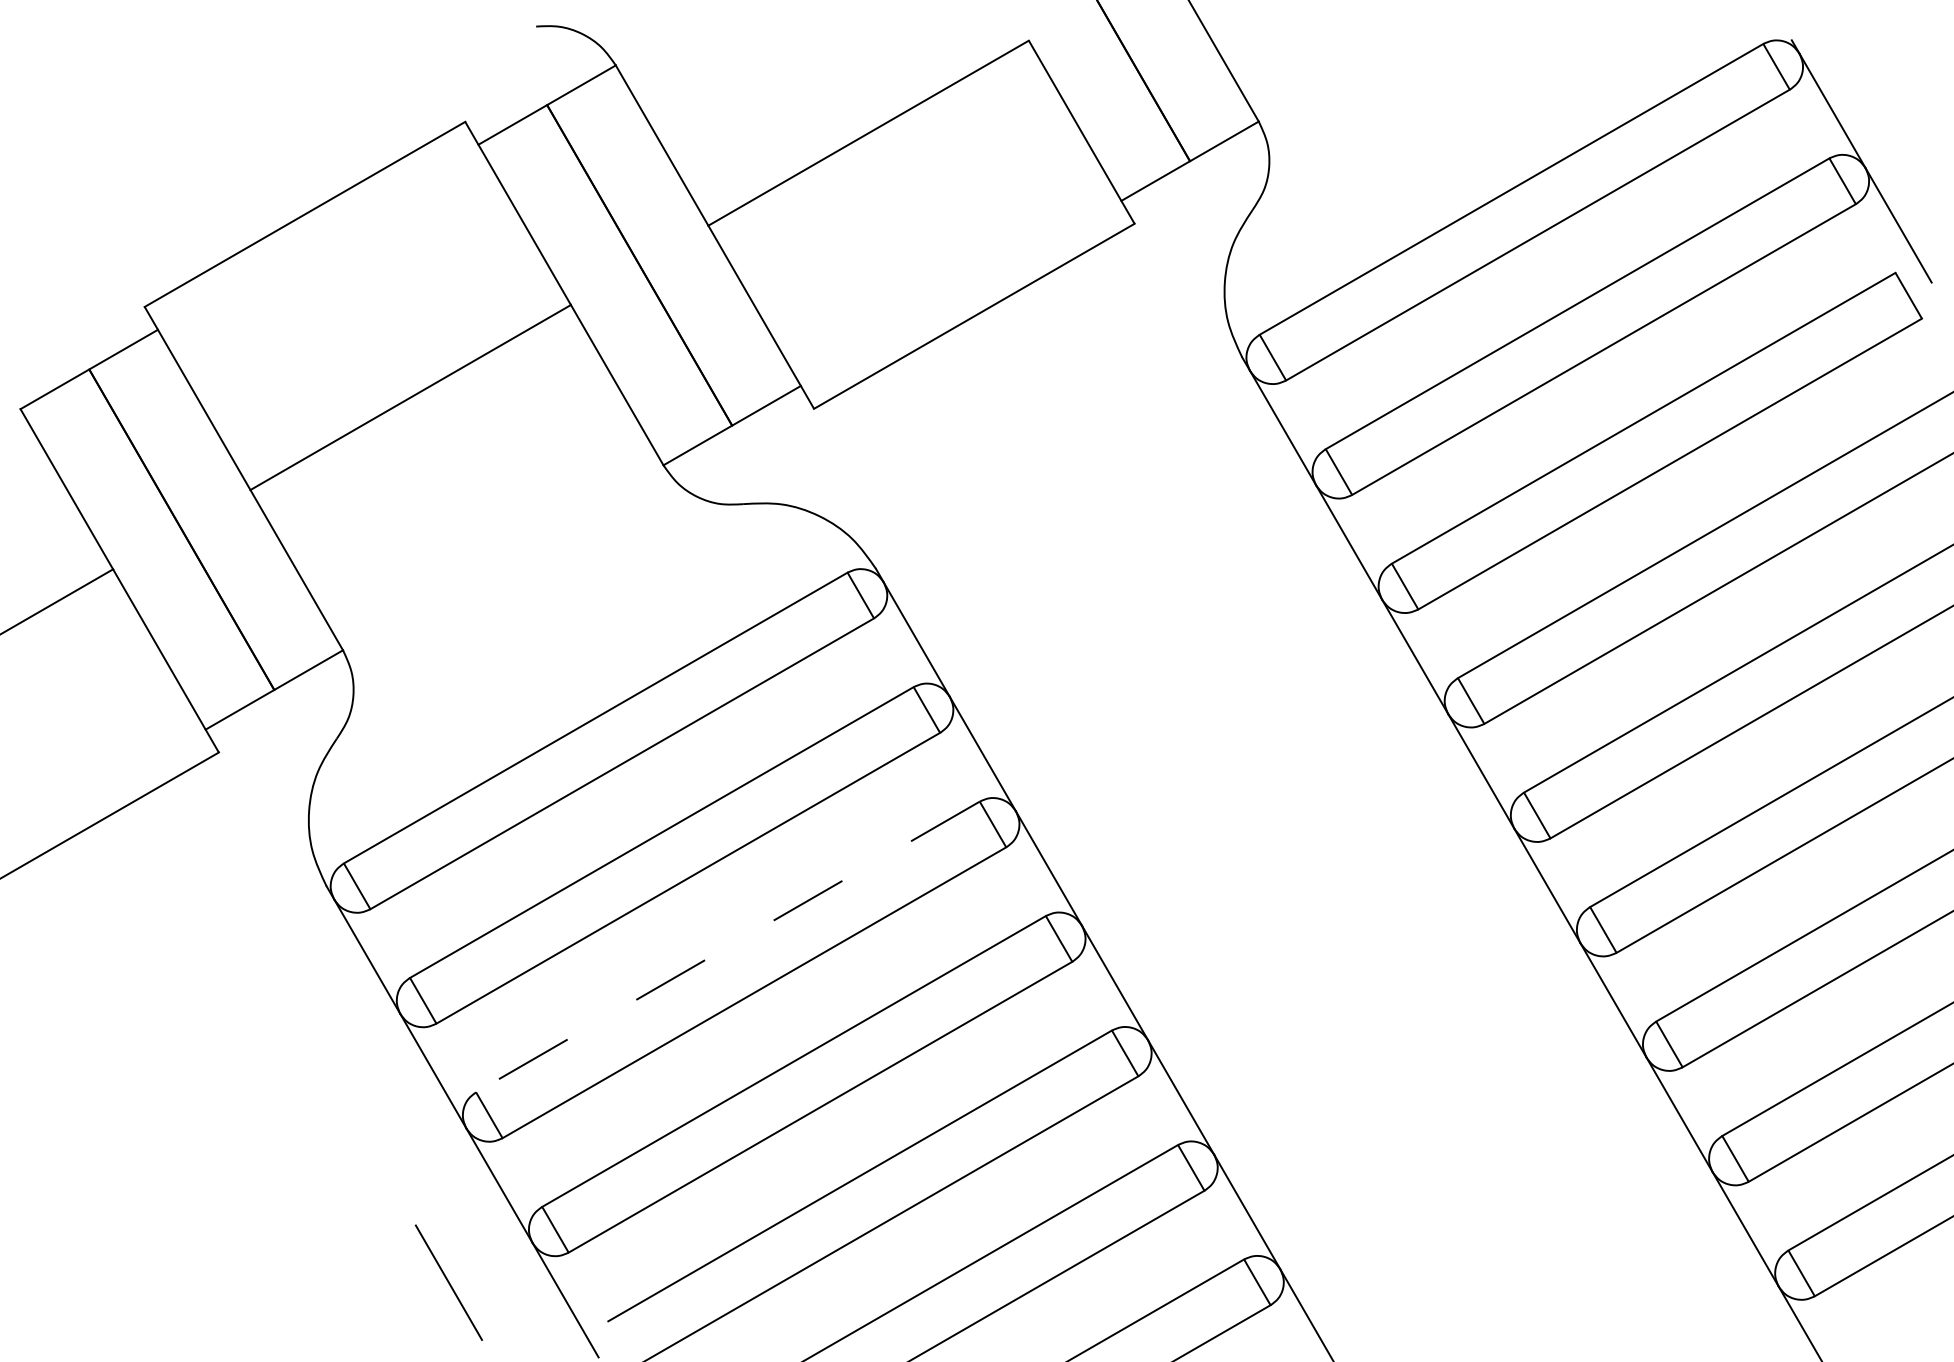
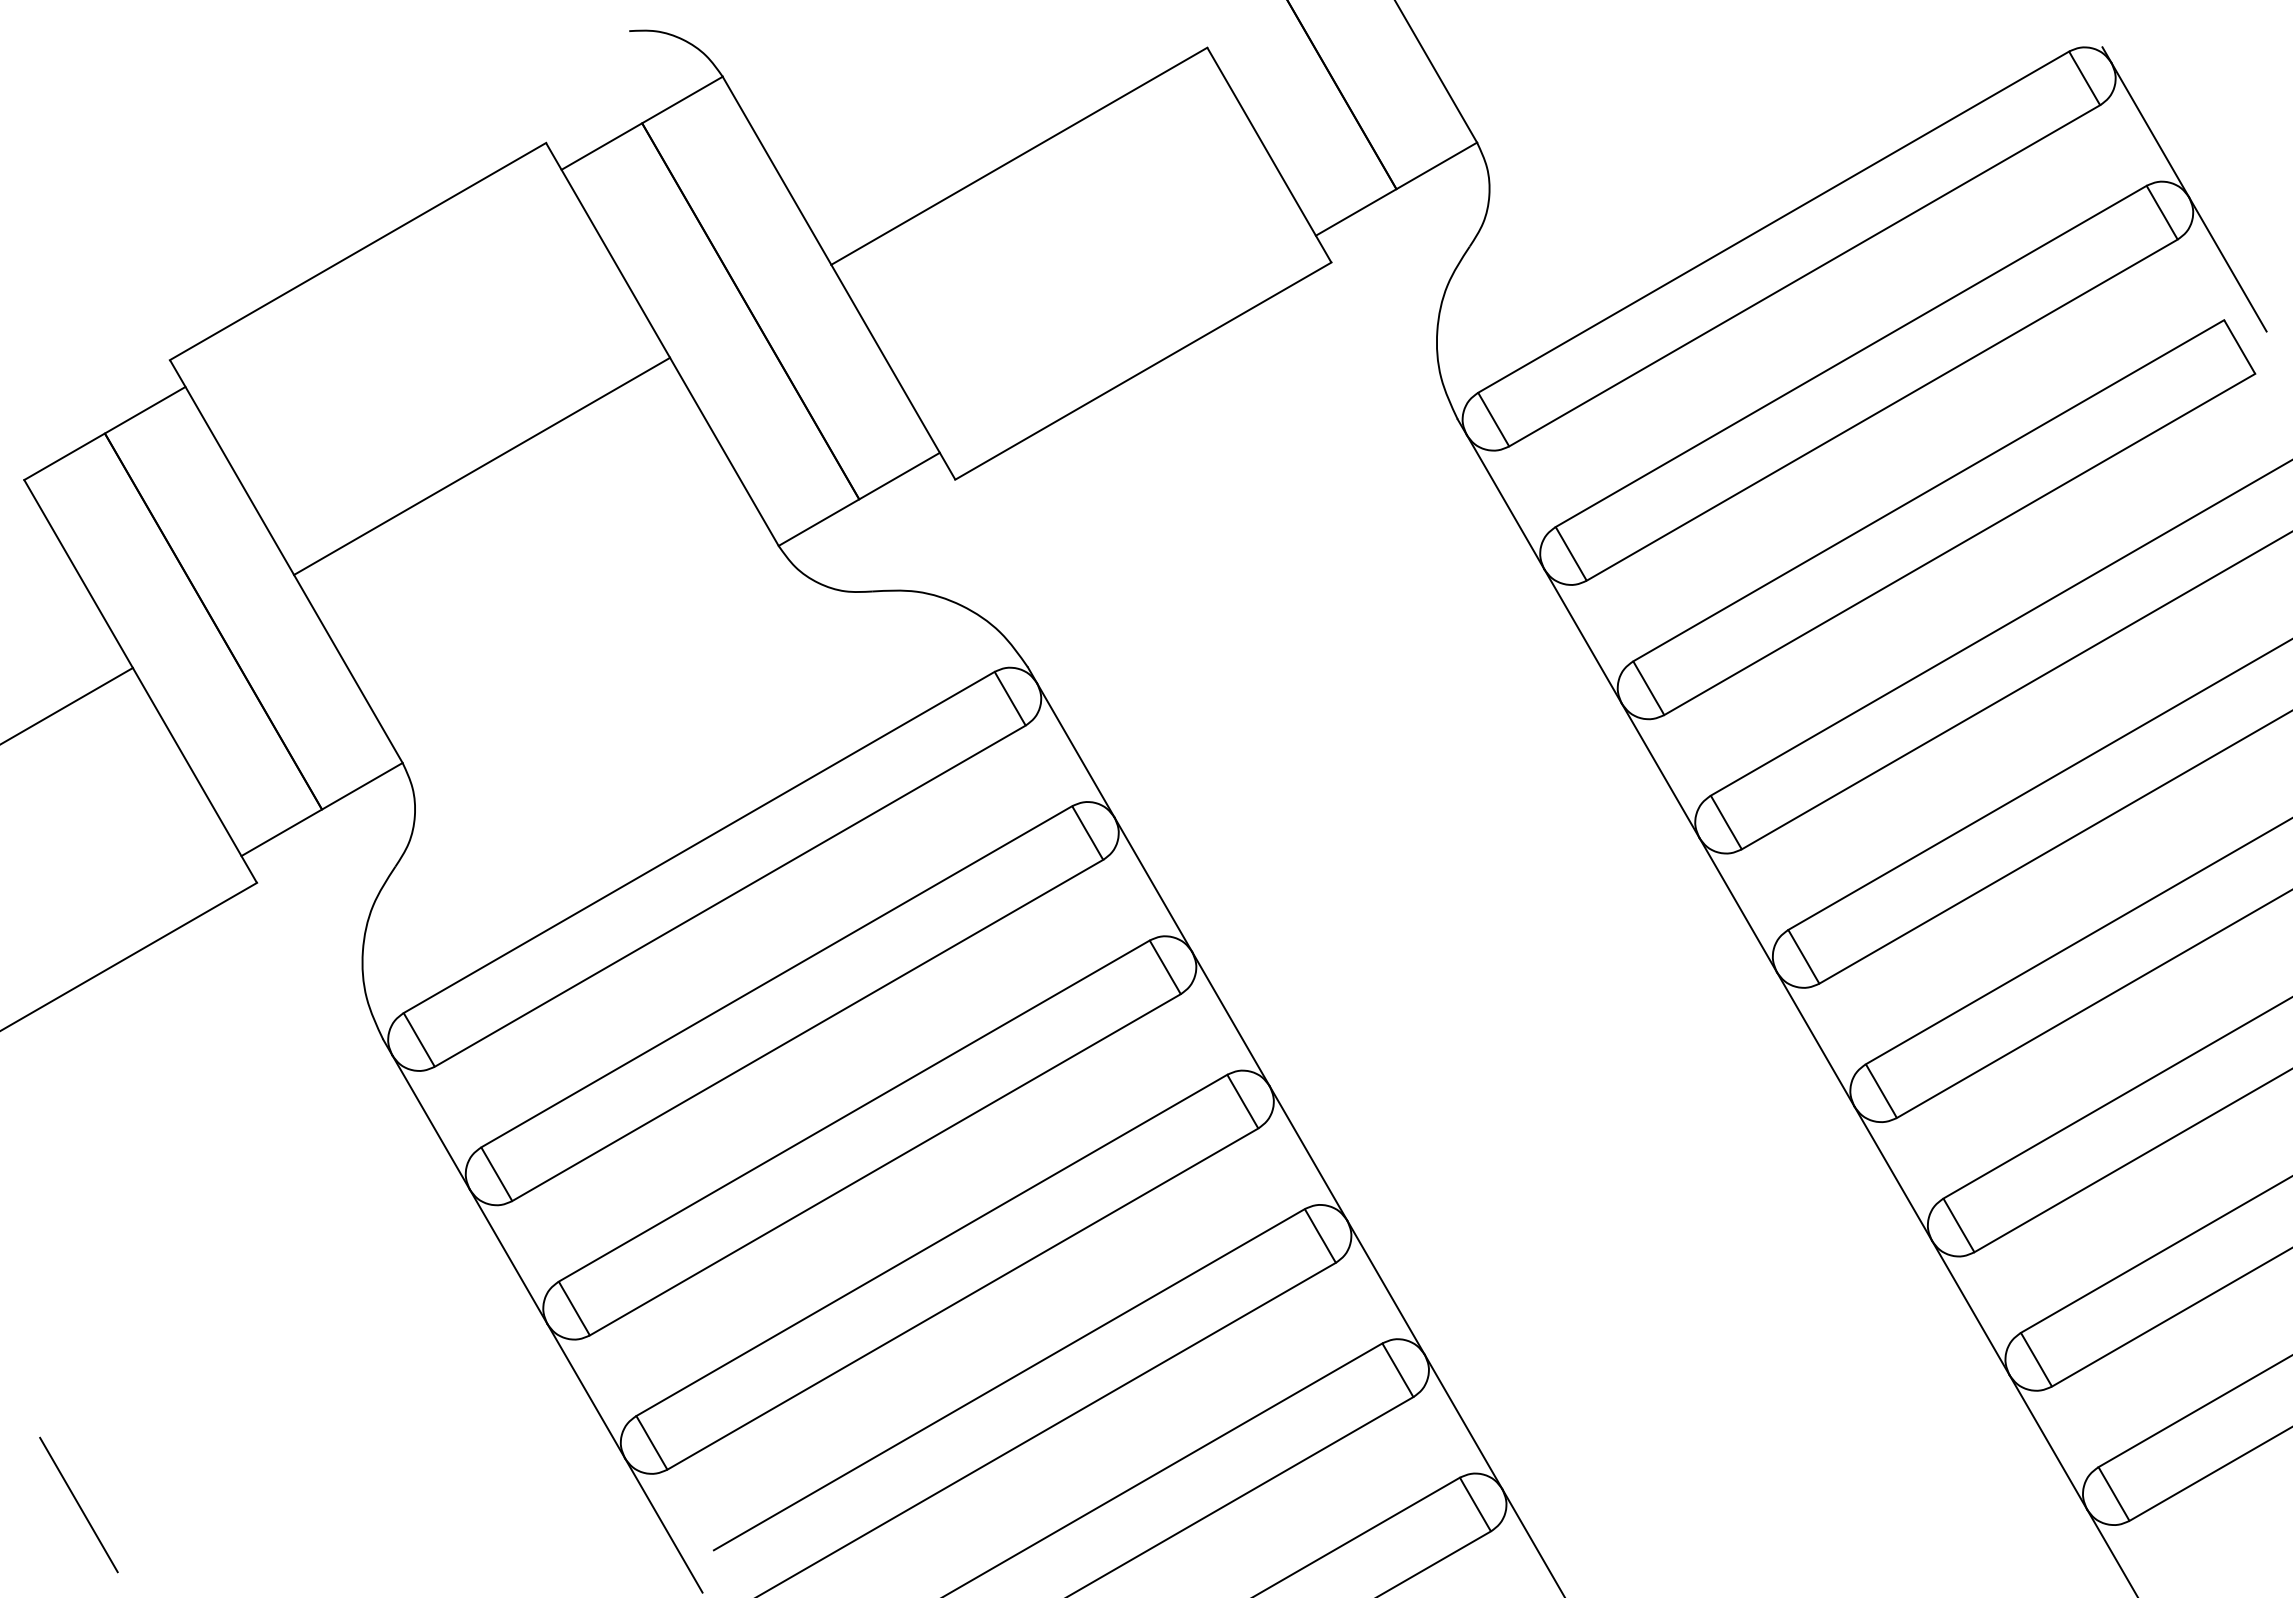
line: (727, 947) -> (853, 1111), dashed -> solid
line: (448, 1282) -> (78, 1504), moved

